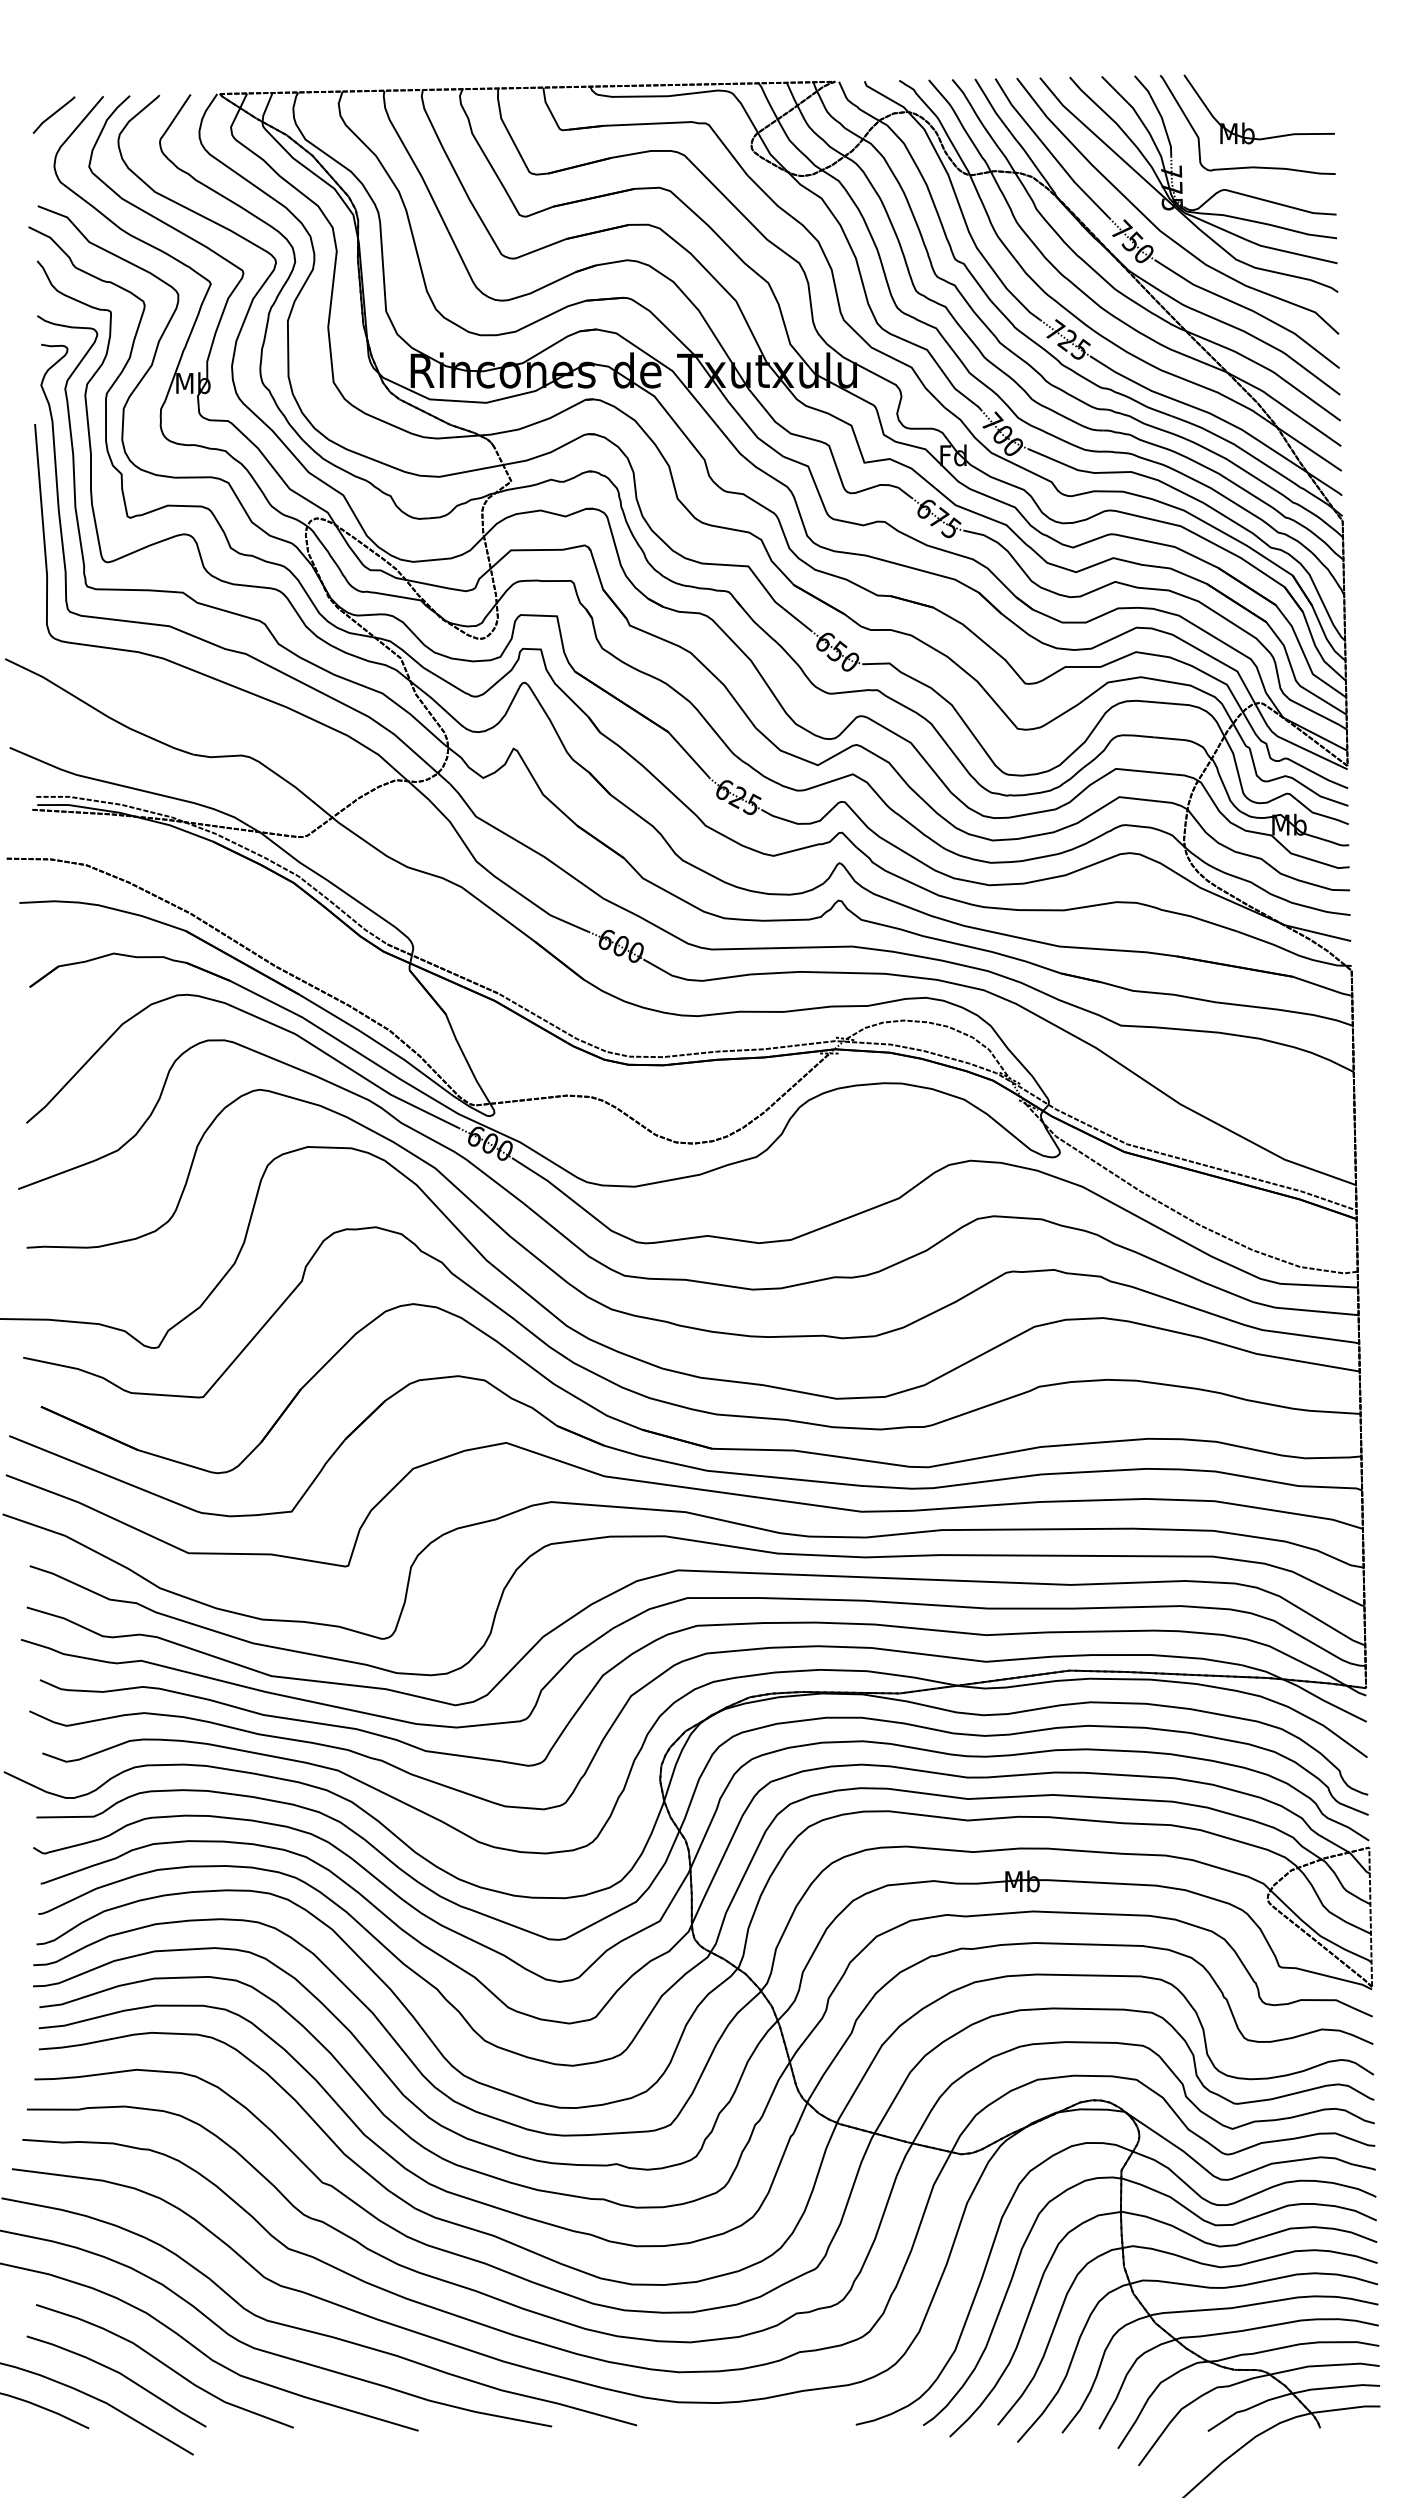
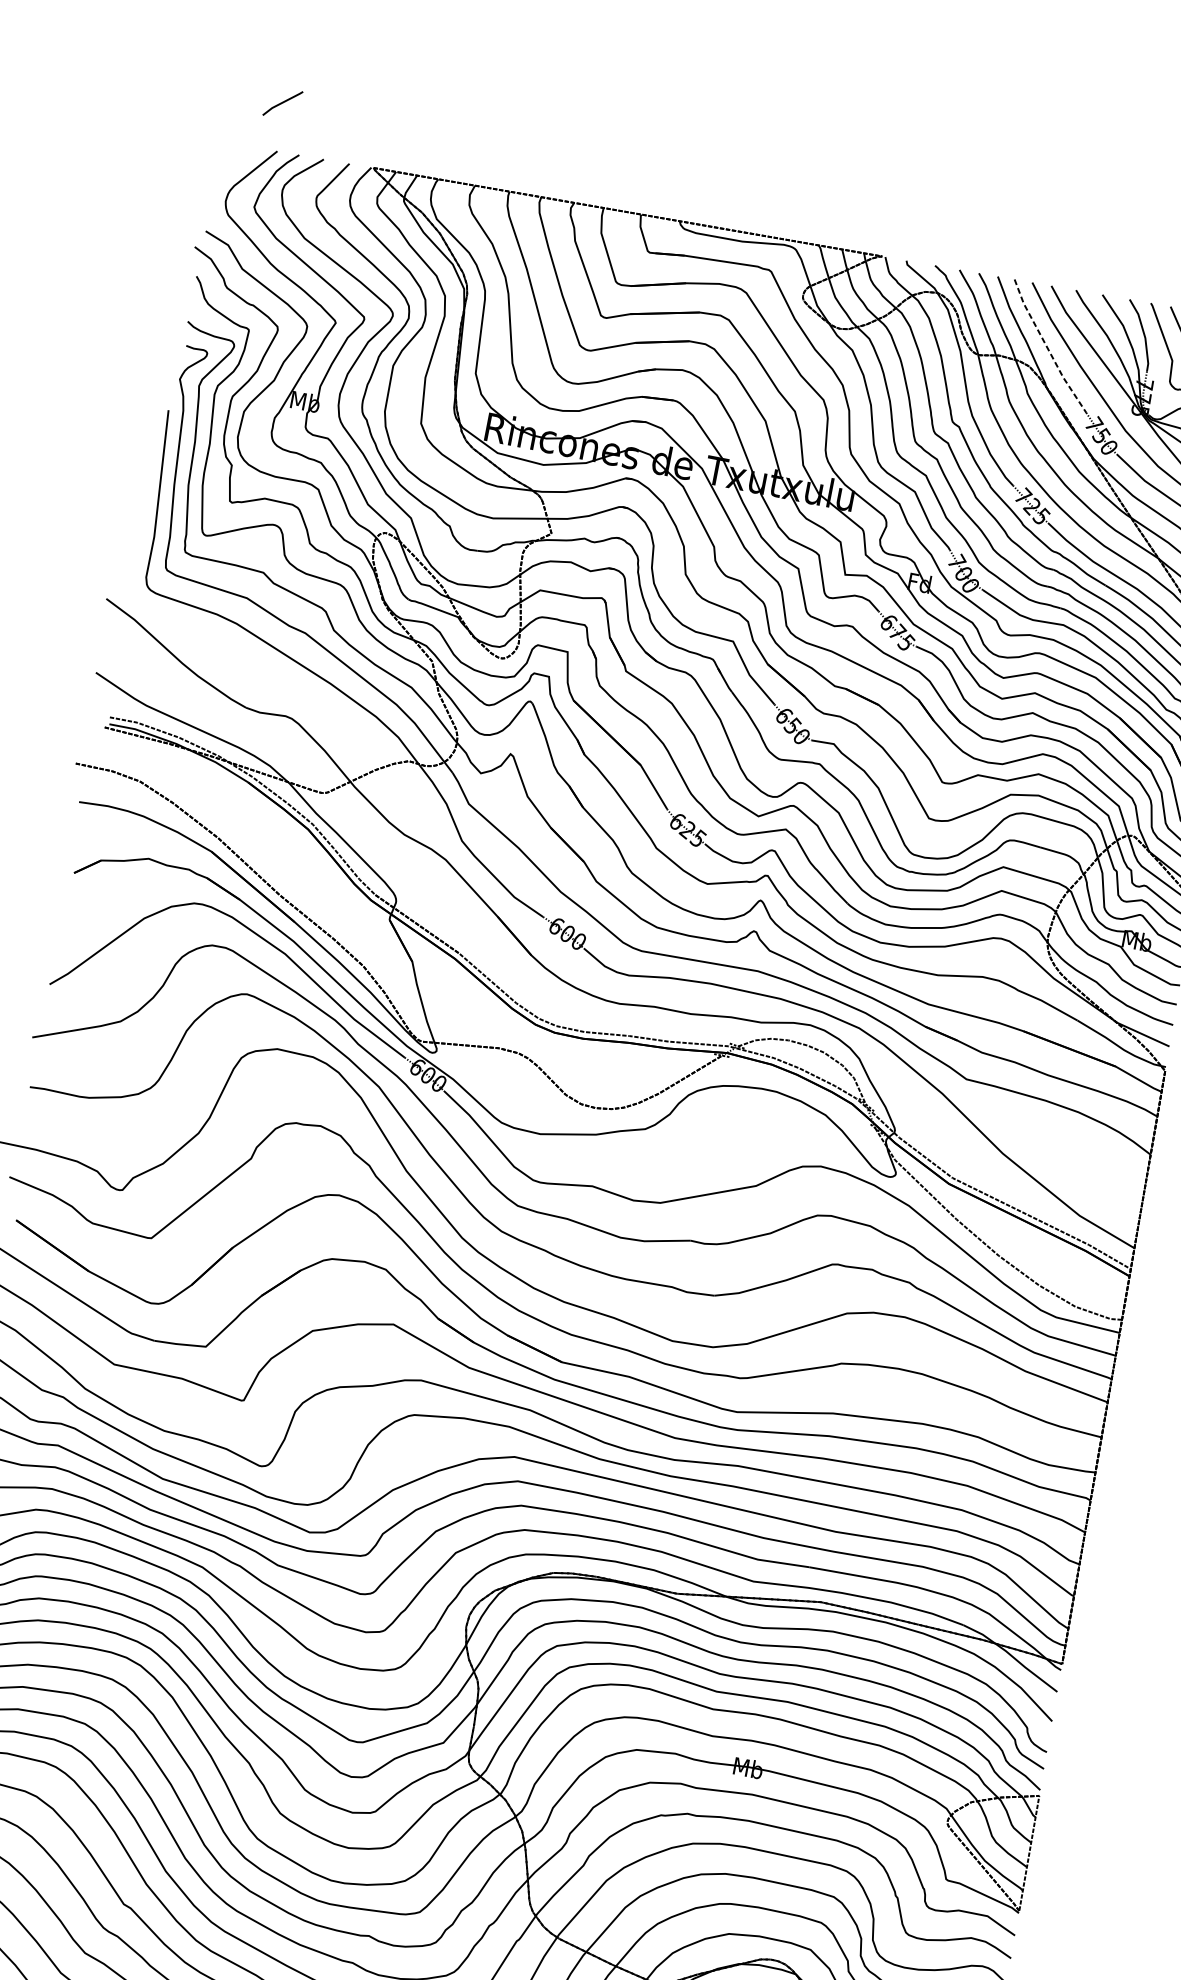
line: (53, 114) -> (282, 102), moved
line: (1049, 151) -> (1047, 348), solid -> dashed

